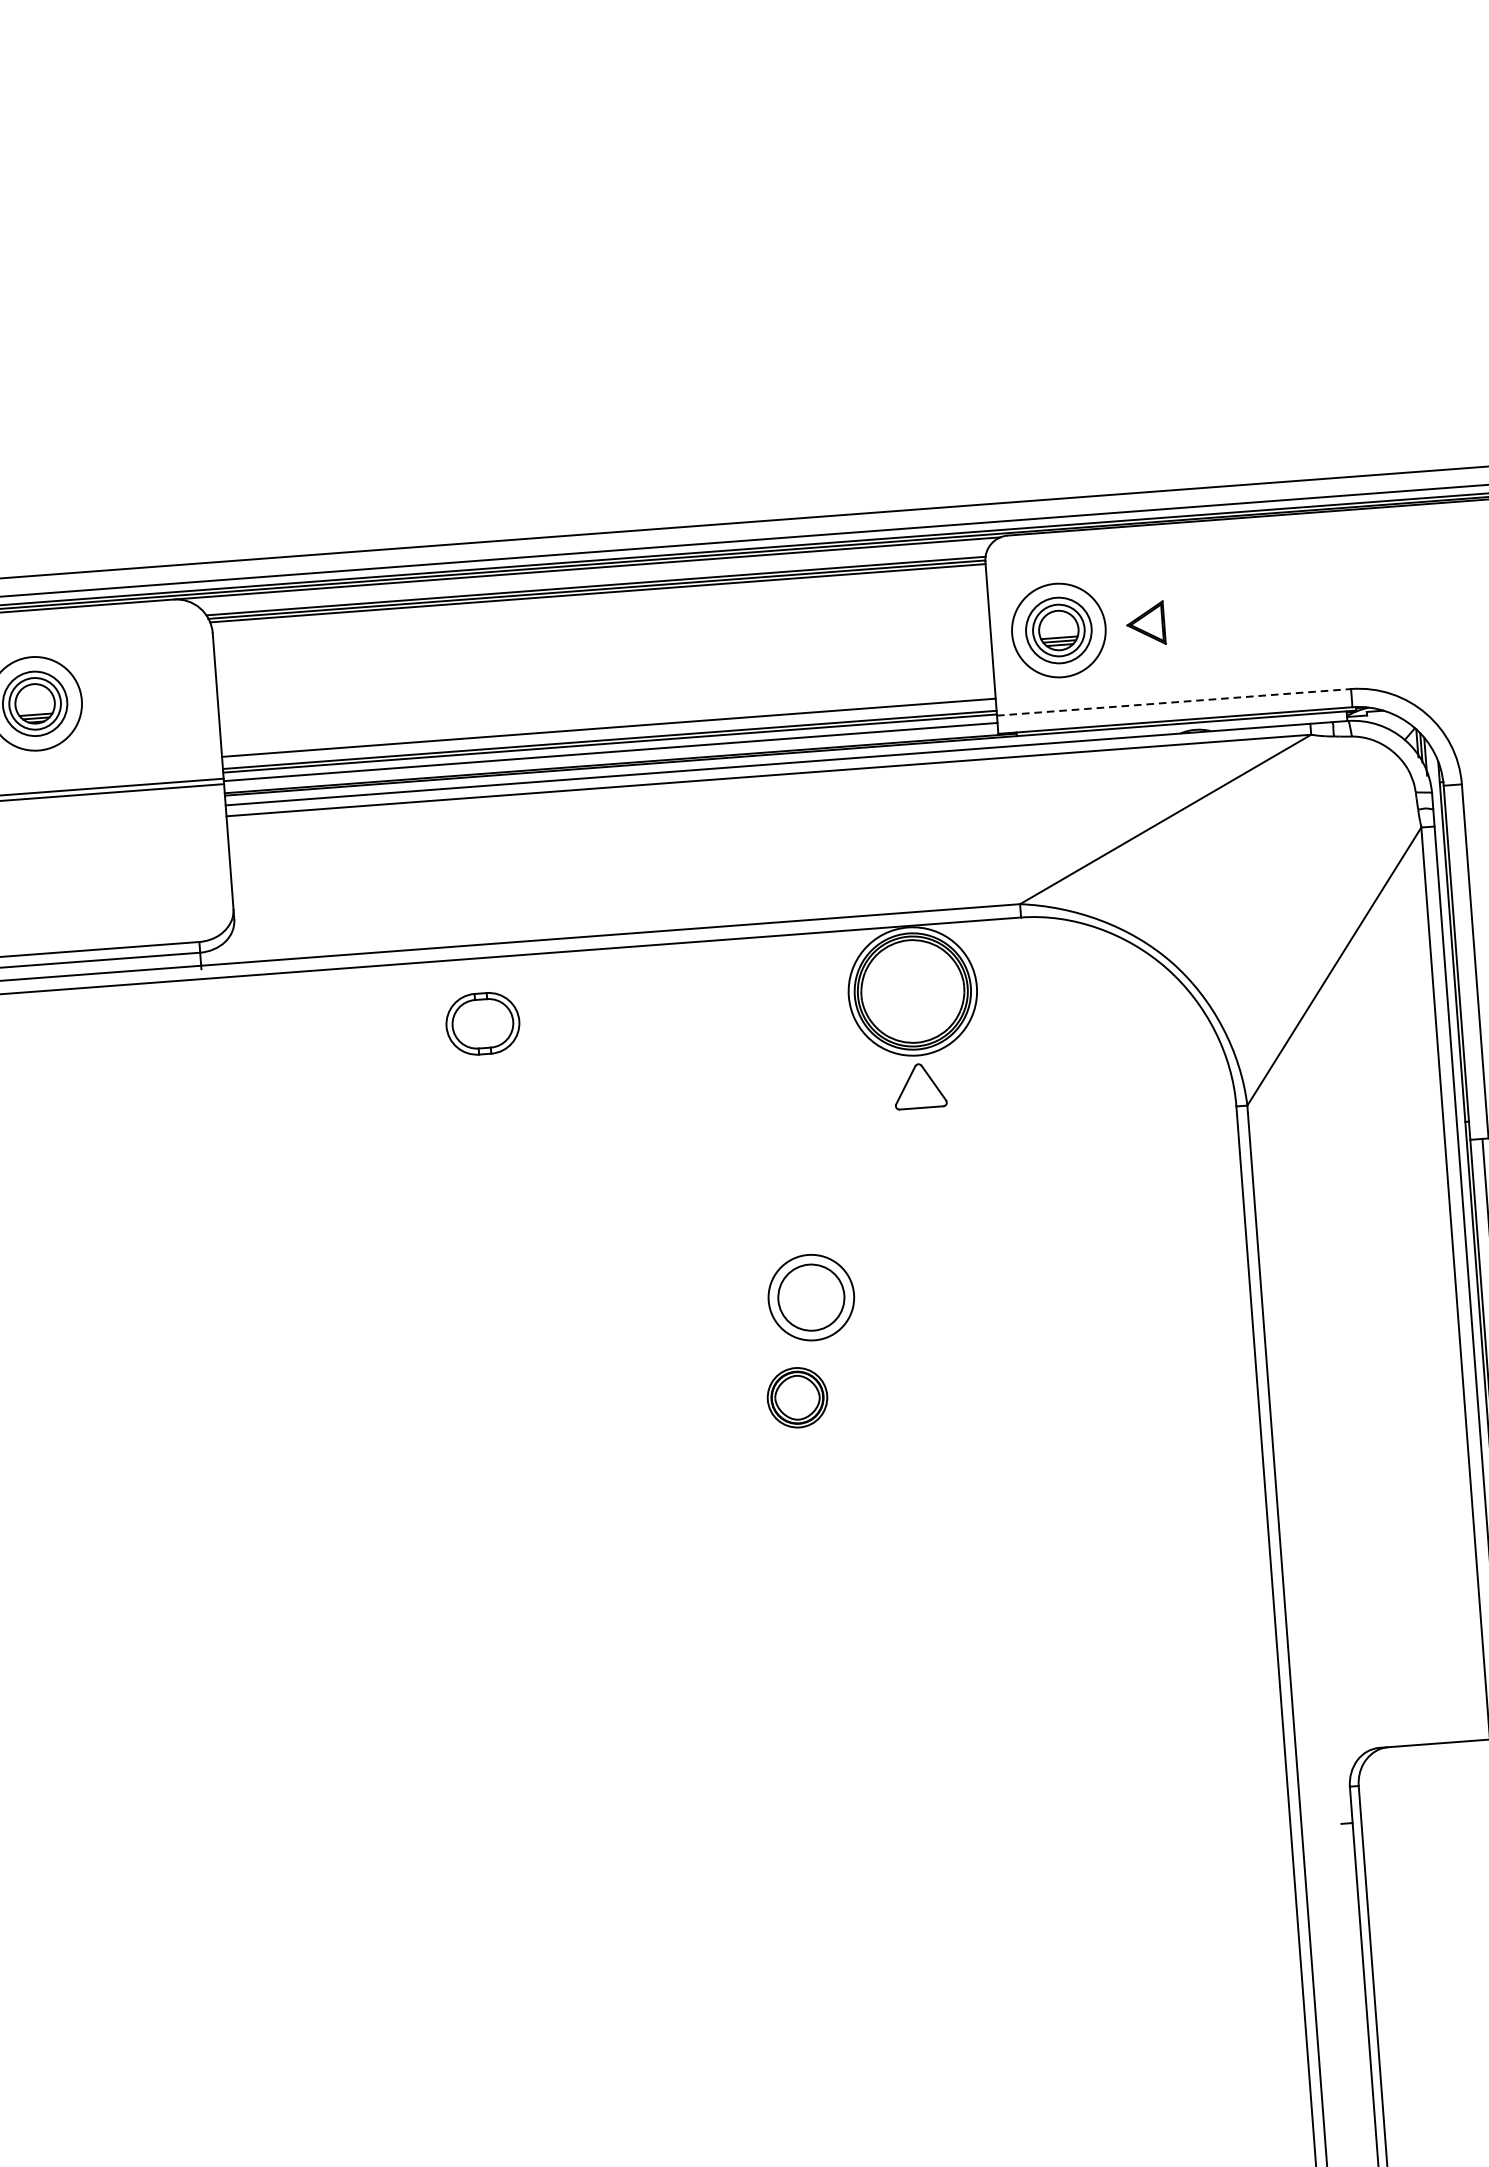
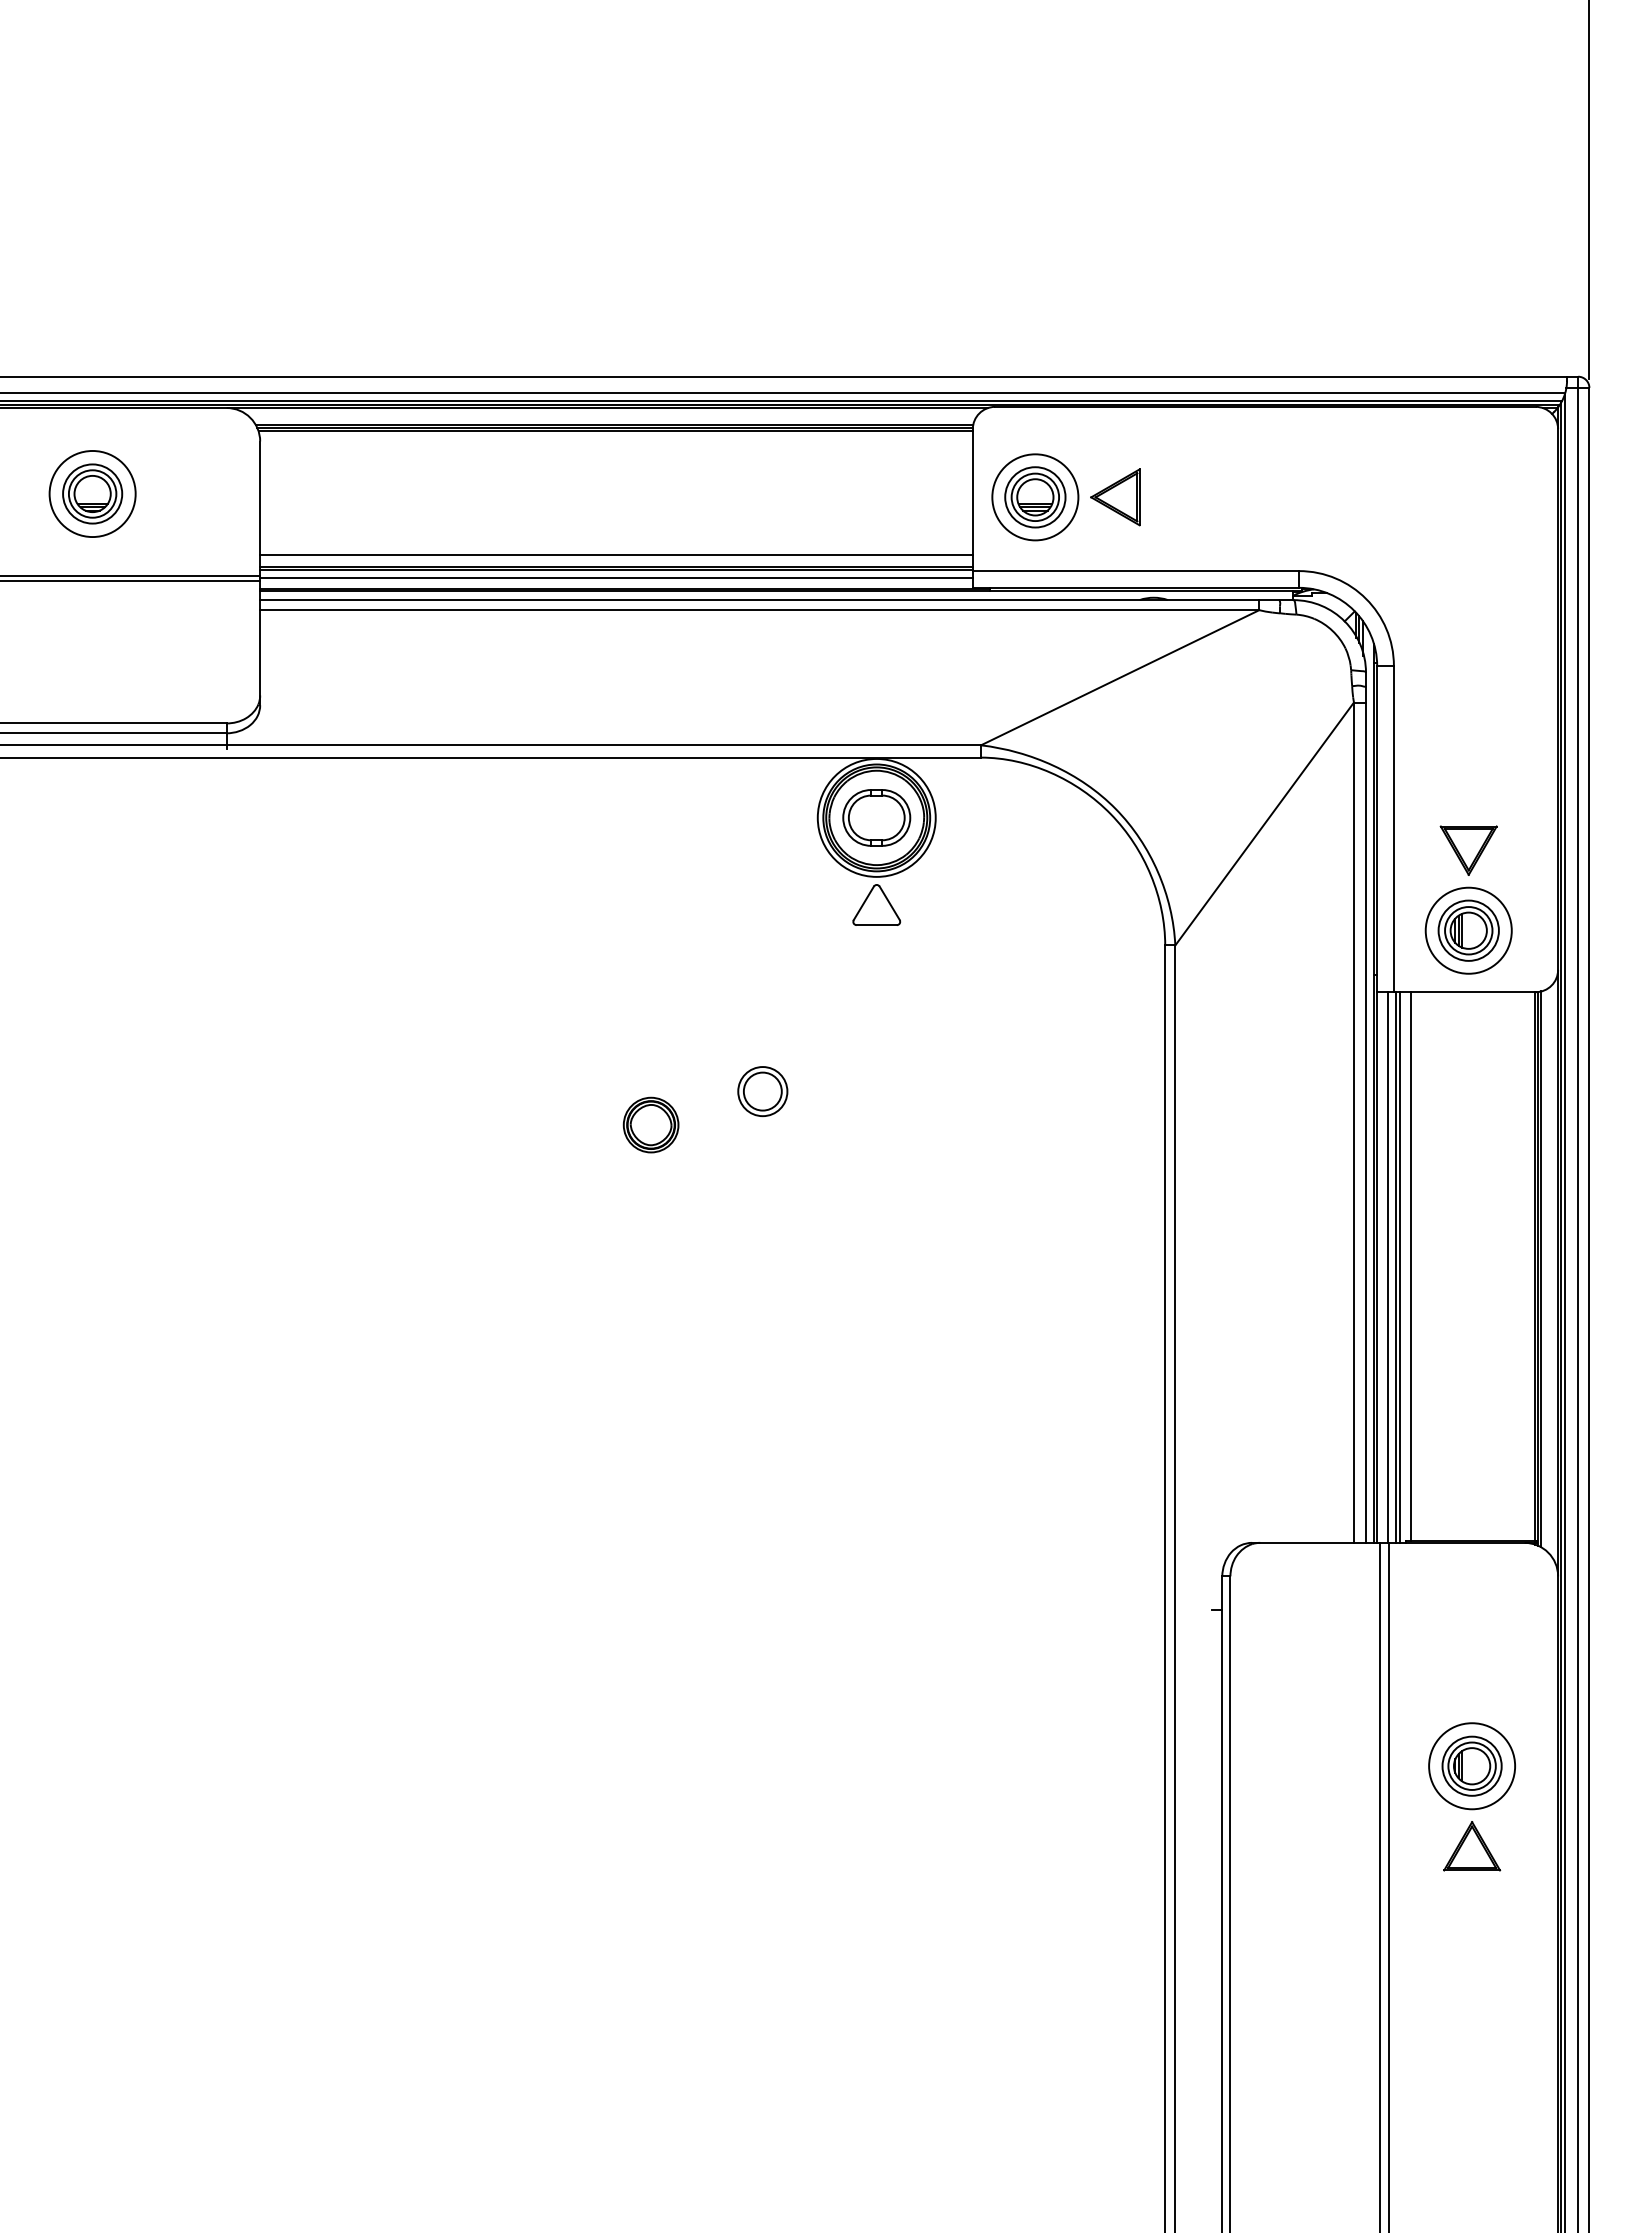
part: (1145, 624) -> (1115, 497), size x1.43
line: (1174, 702) -> (1136, 571), dashed -> solid
part: (482, 1023) -> (876, 817), moved
part: (811, 1297) -> (762, 1091), size x0.62
part: (796, 1397) -> (650, 1124), moved

